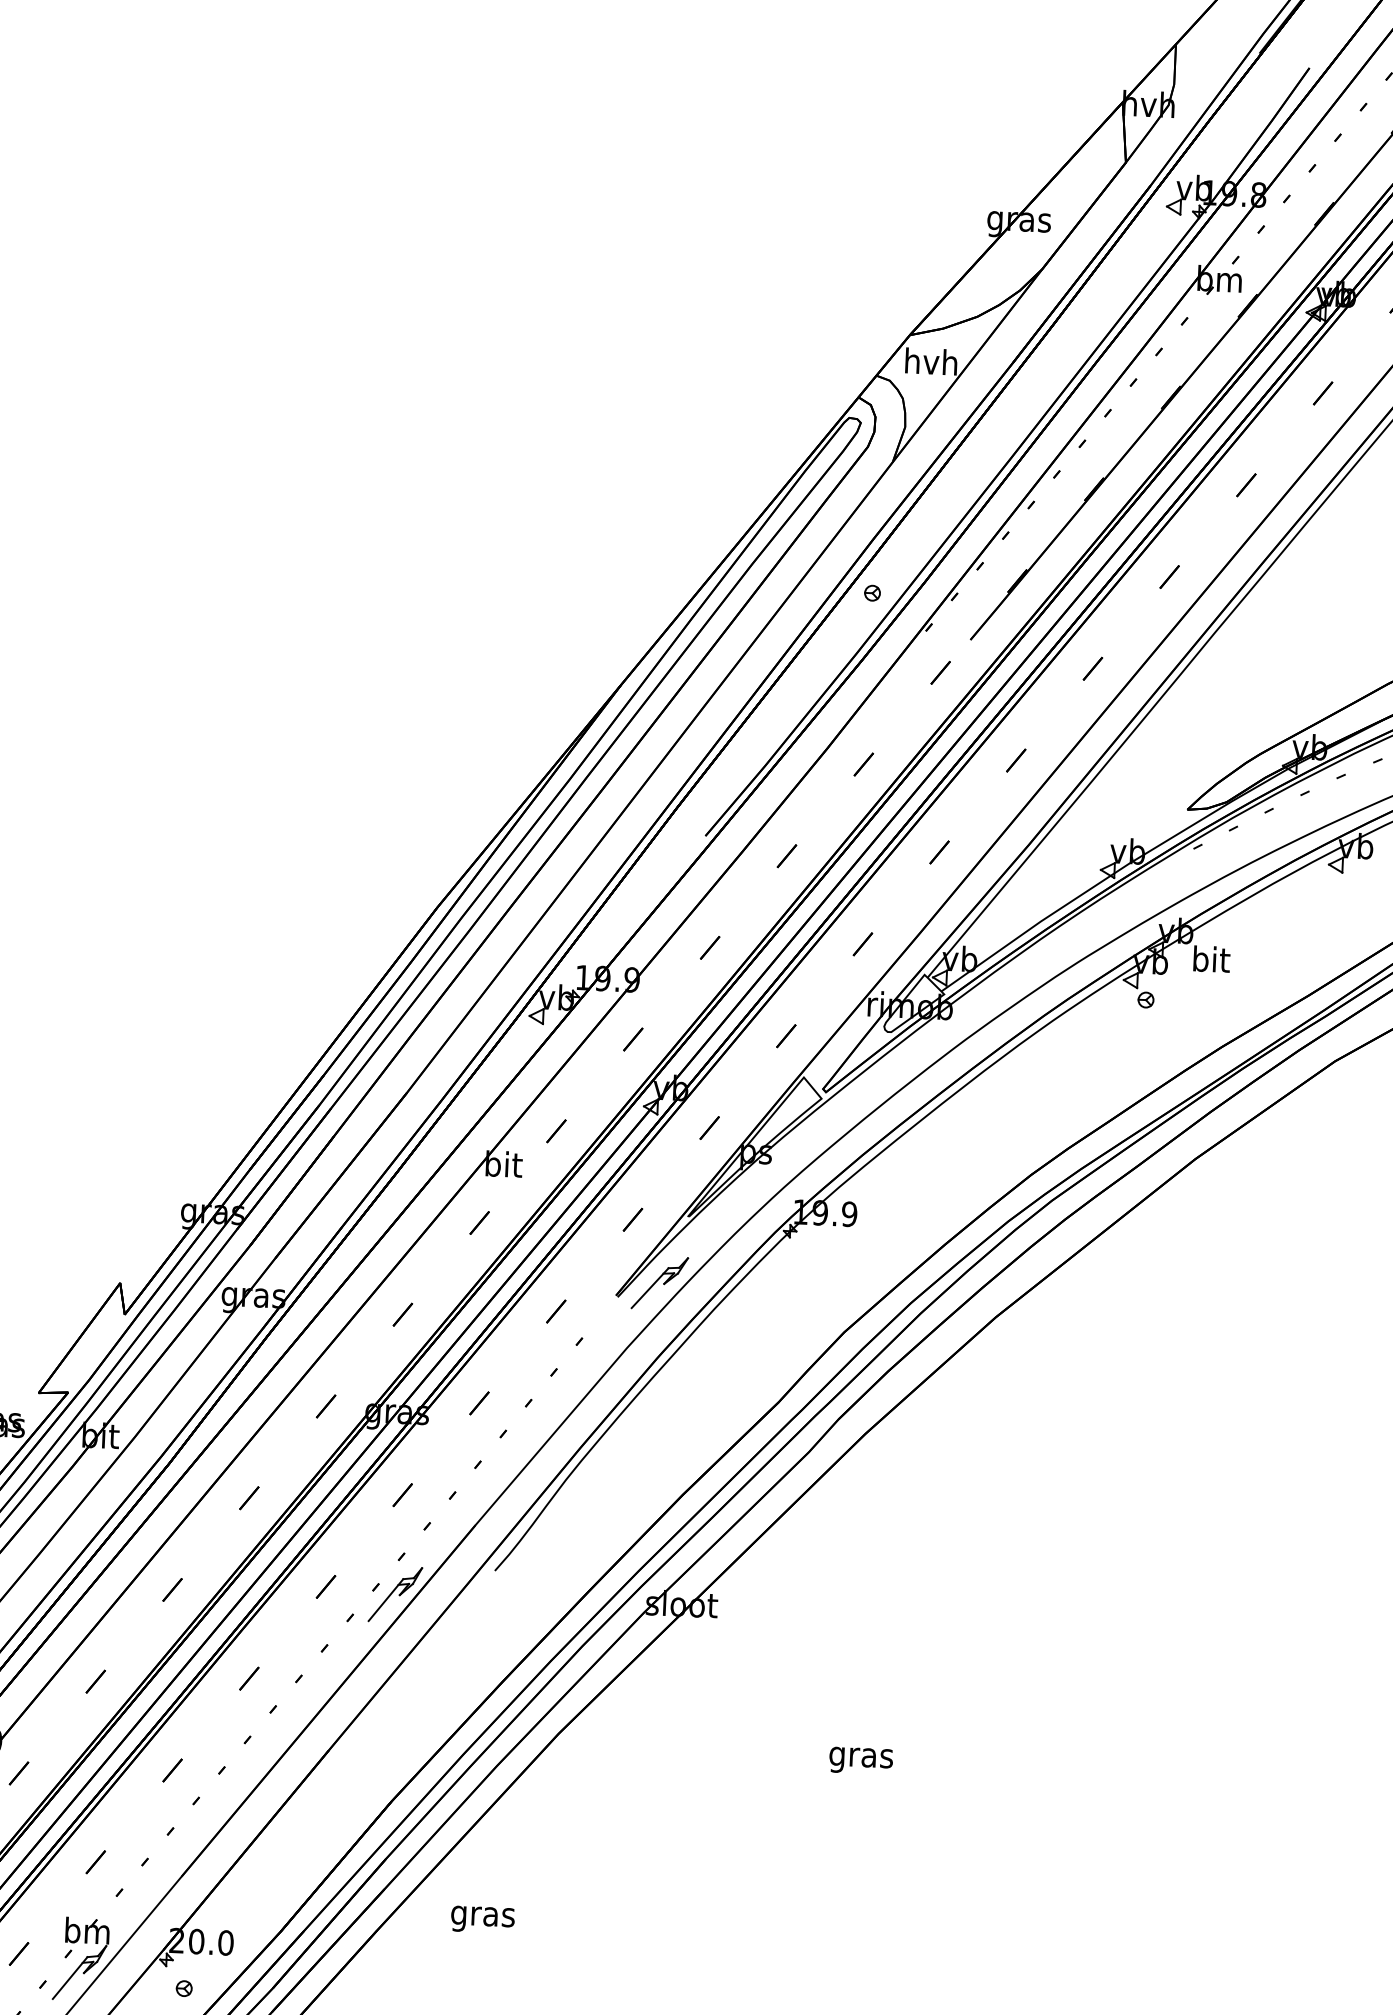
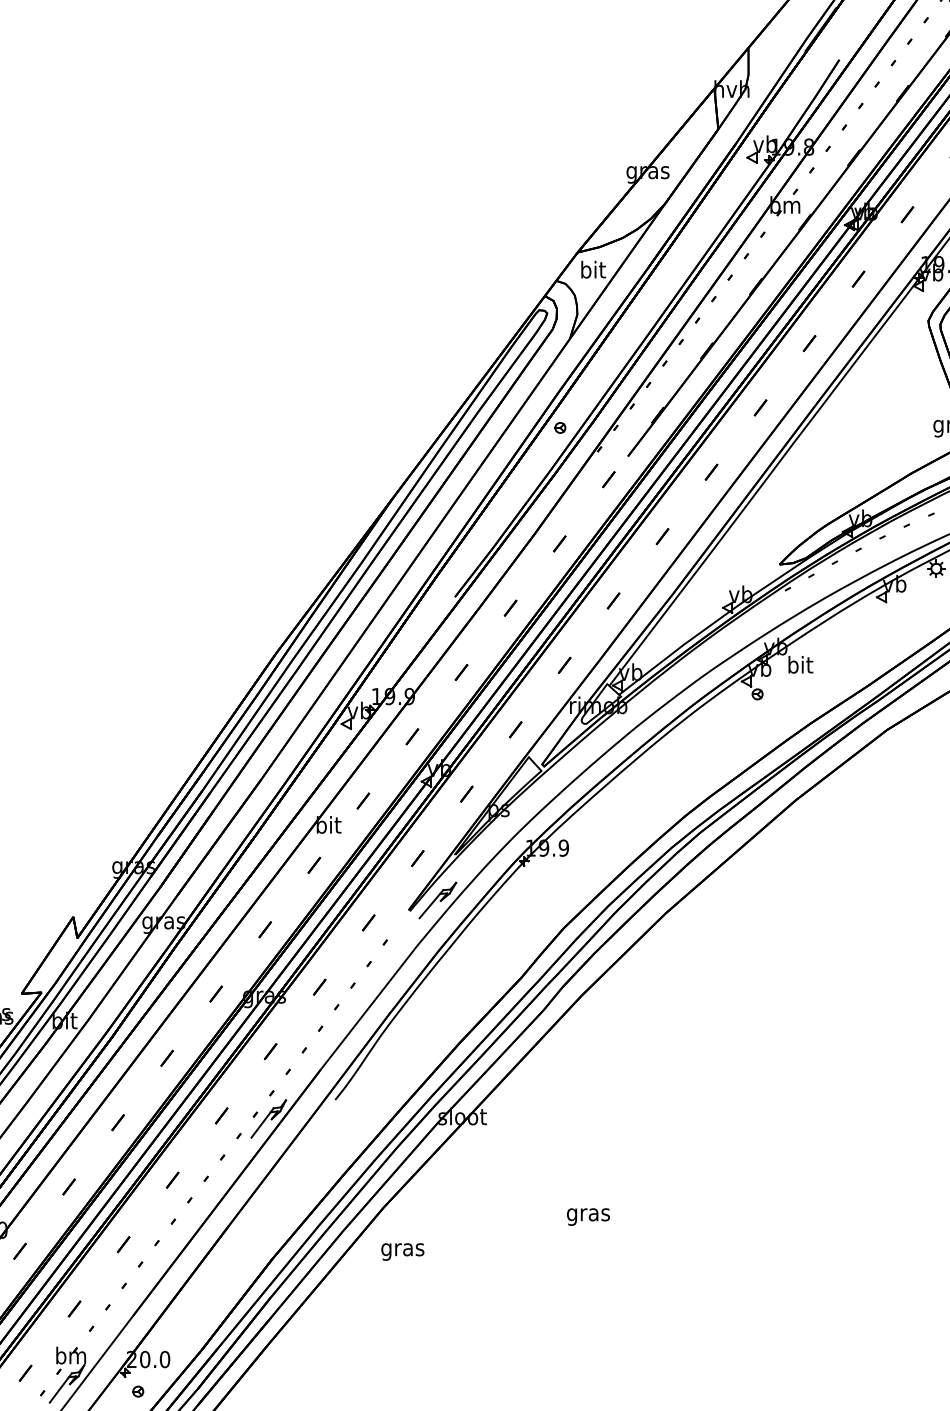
text: (930, 361) -> (592, 269), hvh -> bit
text: (482, 1919) -> (402, 1251), moved

